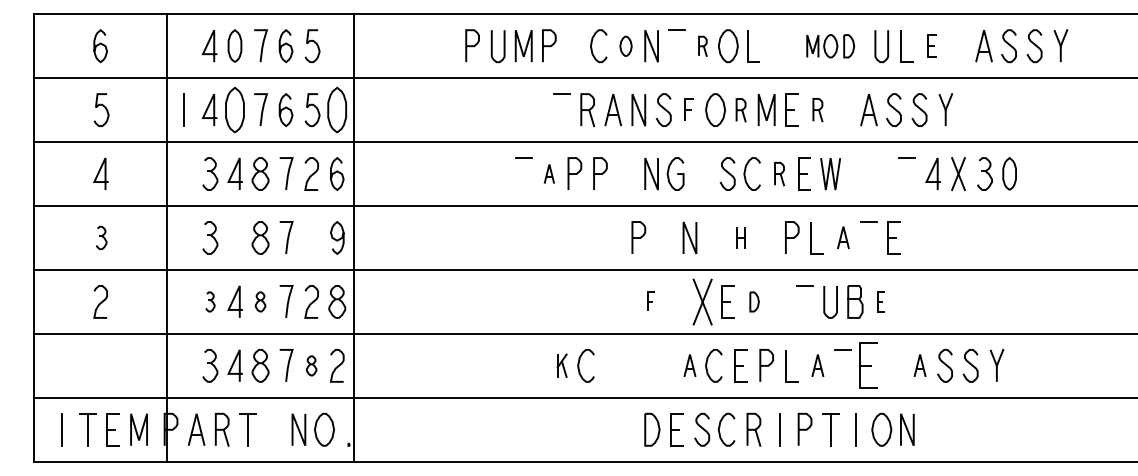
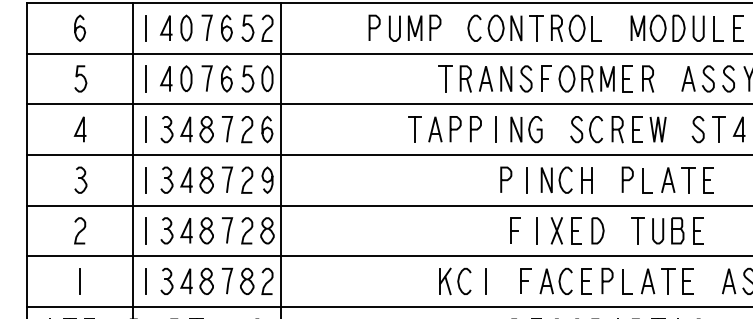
part: (932, 45) -> (738, 27), size x1.43
line: (183, 46) -> (145, 28), added
curve: (336, 46) -> (266, 28), added
part: (625, 46) -> (495, 28), size x1.67
line: (677, 46) -> (536, 28), added
part: (702, 46) -> (556, 28), size x1.67
part: (830, 46) -> (658, 28), size x1.43
part: (234, 109) -> (186, 78), size x0.71
part: (337, 109) -> (267, 78), size x0.71
part: (689, 109) -> (546, 78), size x1.43
part: (817, 109) -> (647, 78), size x1.43
line: (562, 110) -> (445, 79), added
part: (740, 110) -> (586, 79), size x1.43
part: (549, 173) -> (435, 129), size x1.67
part: (779, 173) -> (617, 129), size x1.43
curve: (881, 173) -> (698, 129), added
line: (183, 174) -> (145, 129), added
line: (523, 174) -> (414, 129), added
line: (626, 174) -> (496, 129), added
line: (907, 174) -> (719, 129), added
curve: (707, 236) -> (560, 179), added
part: (101, 237) -> (80, 179), size x1.43
line: (183, 237) -> (145, 179), added
line: (233, 237) -> (185, 179), added
curve: (312, 237) -> (247, 179), added
line: (664, 237) -> (526, 179), added
part: (741, 237) -> (587, 179), size x1.67
part: (843, 237) -> (668, 179), size x1.43
line: (869, 237) -> (688, 179), added
line: (183, 301) -> (145, 230), added
part: (210, 301) -> (167, 230), size x1.67
part: (260, 301) -> (206, 230), size x1.67
part: (650, 301) -> (515, 230), size x1.67
line: (677, 301) -> (536, 230), added
part: (702, 301) -> (556, 230), size x0.71
part: (754, 301) -> (597, 230), size x1.67
line: (805, 301) -> (638, 230), added
part: (880, 301) -> (697, 230), size x1.67
line: (100, 365) -> (79, 281), added
line: (183, 365) -> (145, 281), added
part: (311, 365) -> (247, 281), size x1.67
part: (561, 365) -> (445, 281), size x1.43
line: (613, 365) -> (486, 281), added
part: (663, 365) -> (525, 281), added
part: (689, 365) -> (546, 281), size x1.43
part: (817, 365) -> (647, 281), size x1.43
line: (843, 365) -> (668, 281), added
part: (868, 365) -> (688, 281), size x0.71
part: (919, 365) -> (728, 281), size x1.43

